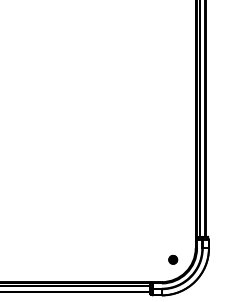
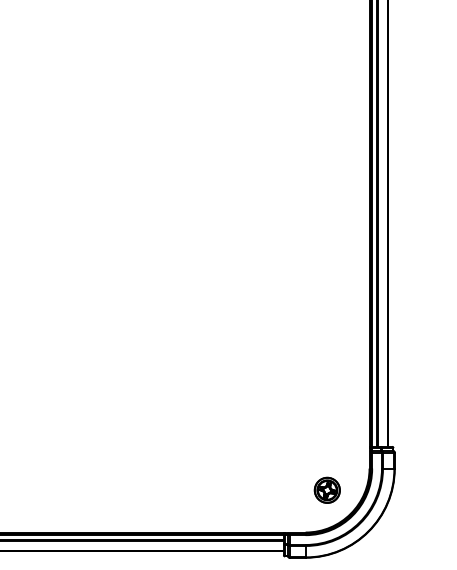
part: (172, 259) -> (325, 489), size x1.67

